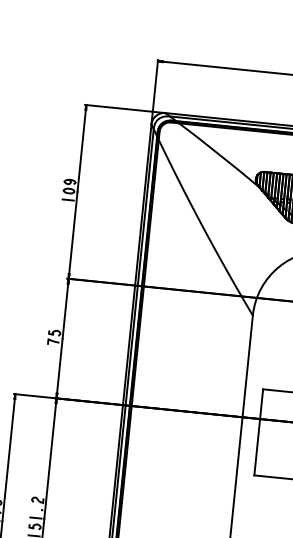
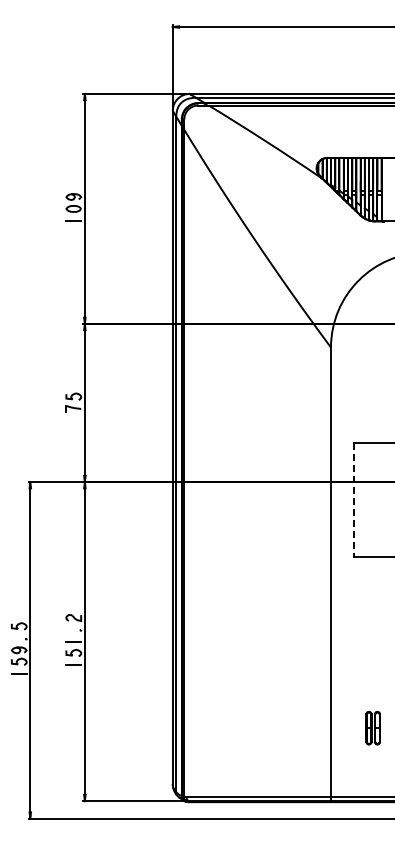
line: (258, 432) -> (354, 499), solid -> dashed

